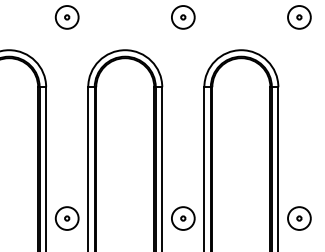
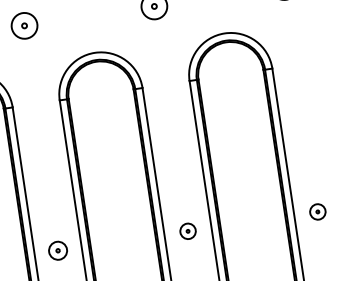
part: (66, 218) -> (57, 250), size x0.7
part: (183, 218) -> (188, 231), size x0.6
part: (299, 218) -> (317, 211), size x0.6

